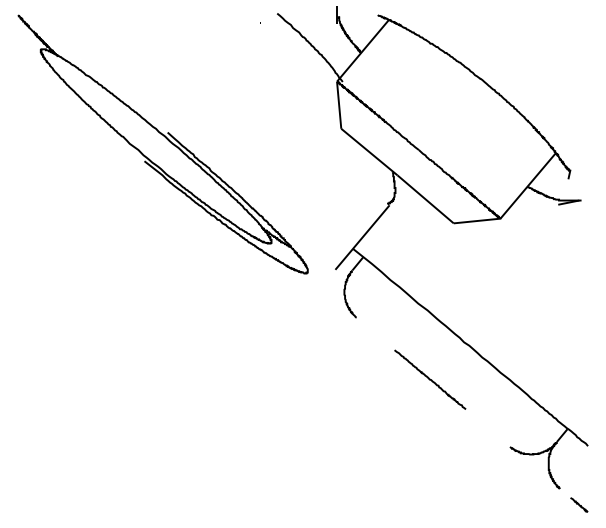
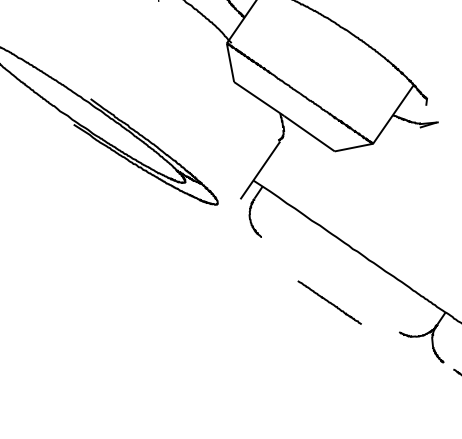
line: (430, 379) -> (329, 302), moved

